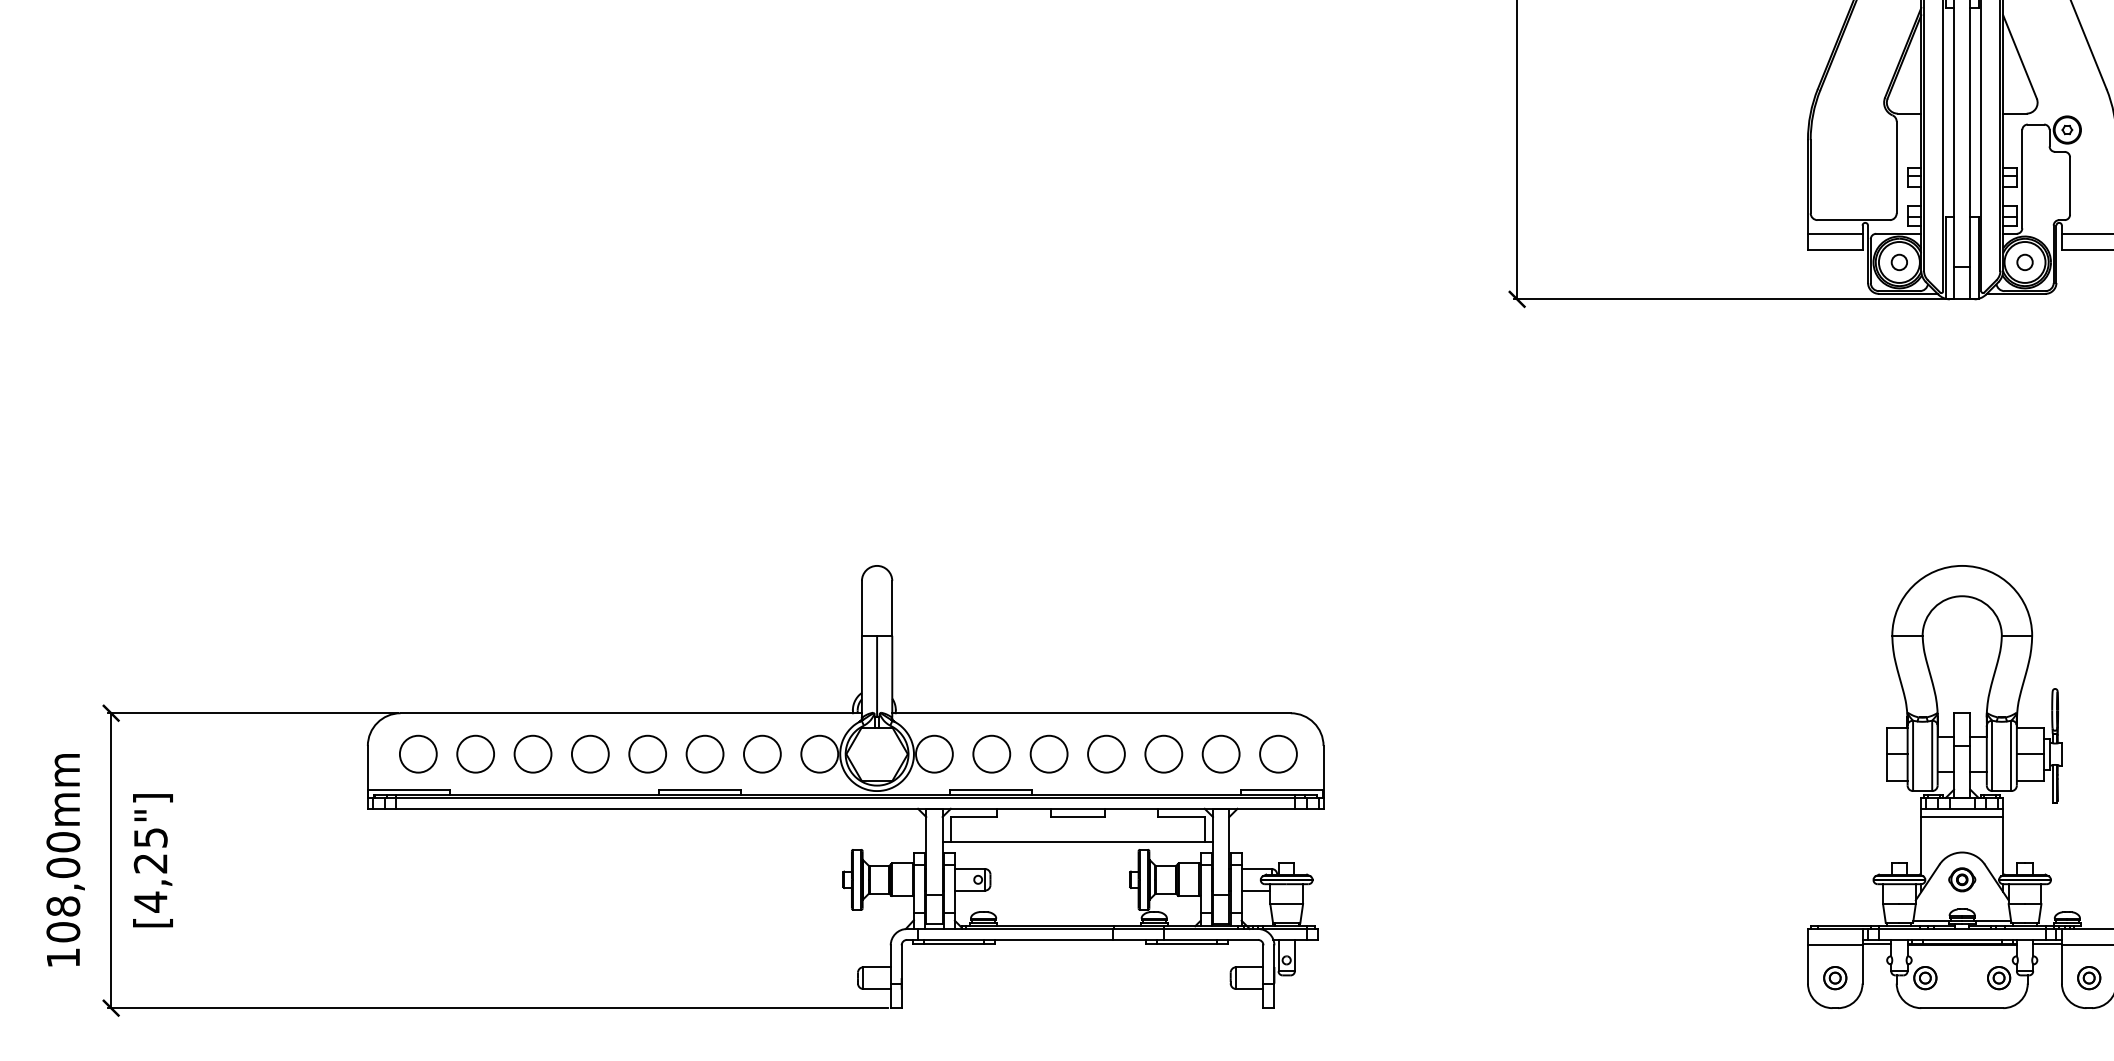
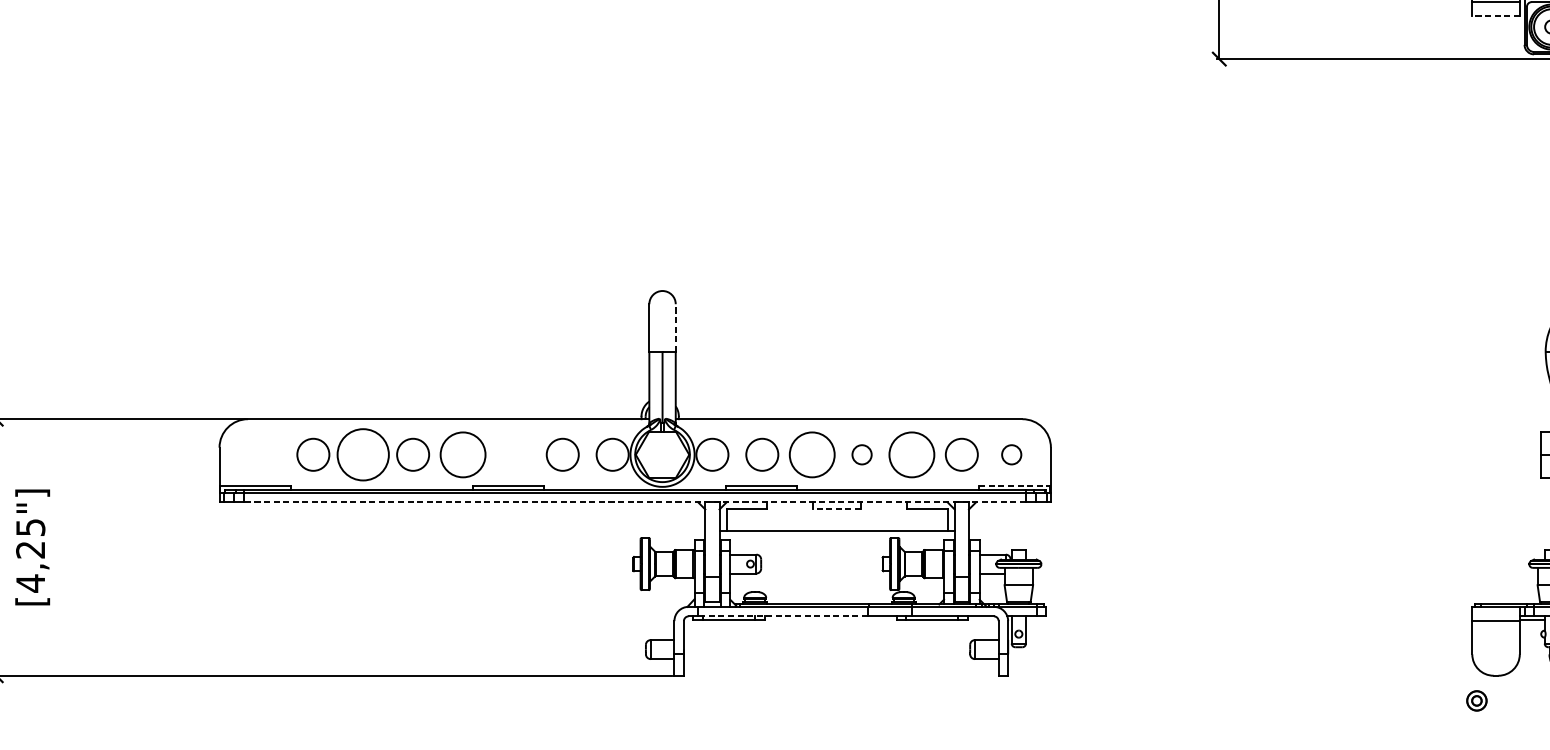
line: (1834, 250) -> (1495, 16), solid -> dashed
line: (892, 607) -> (675, 327), solid -> dashed
circle: (418, 753) -> (263, 454), removed
circle: (532, 753) -> (362, 454), size x1.6
circle: (647, 753) -> (462, 454), size x1.4
circle: (704, 753) -> (512, 454), removed
circle: (1048, 753) -> (811, 454), size x1.4
circle: (1106, 753) -> (862, 454), size x0.6
circle: (1163, 753) -> (911, 454), size x1.4
circle: (1278, 753) -> (1011, 454), size x0.6
line: (1282, 789) -> (1015, 485), solid -> dashed
line: (845, 808) -> (635, 502), solid -> dashed
line: (1077, 817) -> (836, 509), solid -> dashed
line: (1015, 939) -> (782, 616), solid -> dashed
part: (1835, 978) -> (1477, 701), moved

